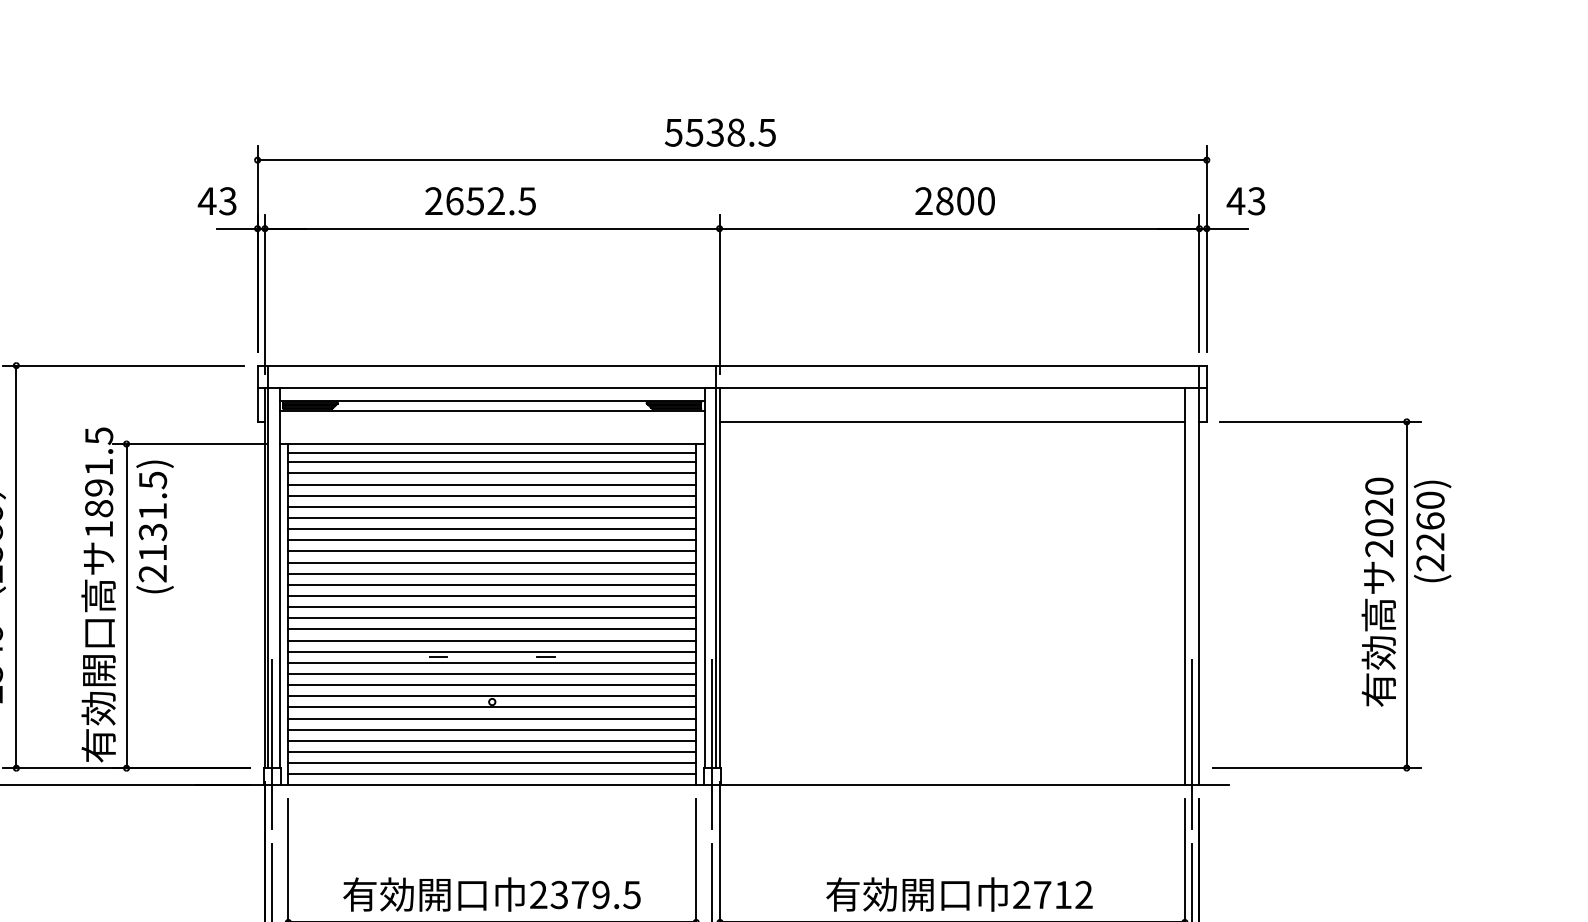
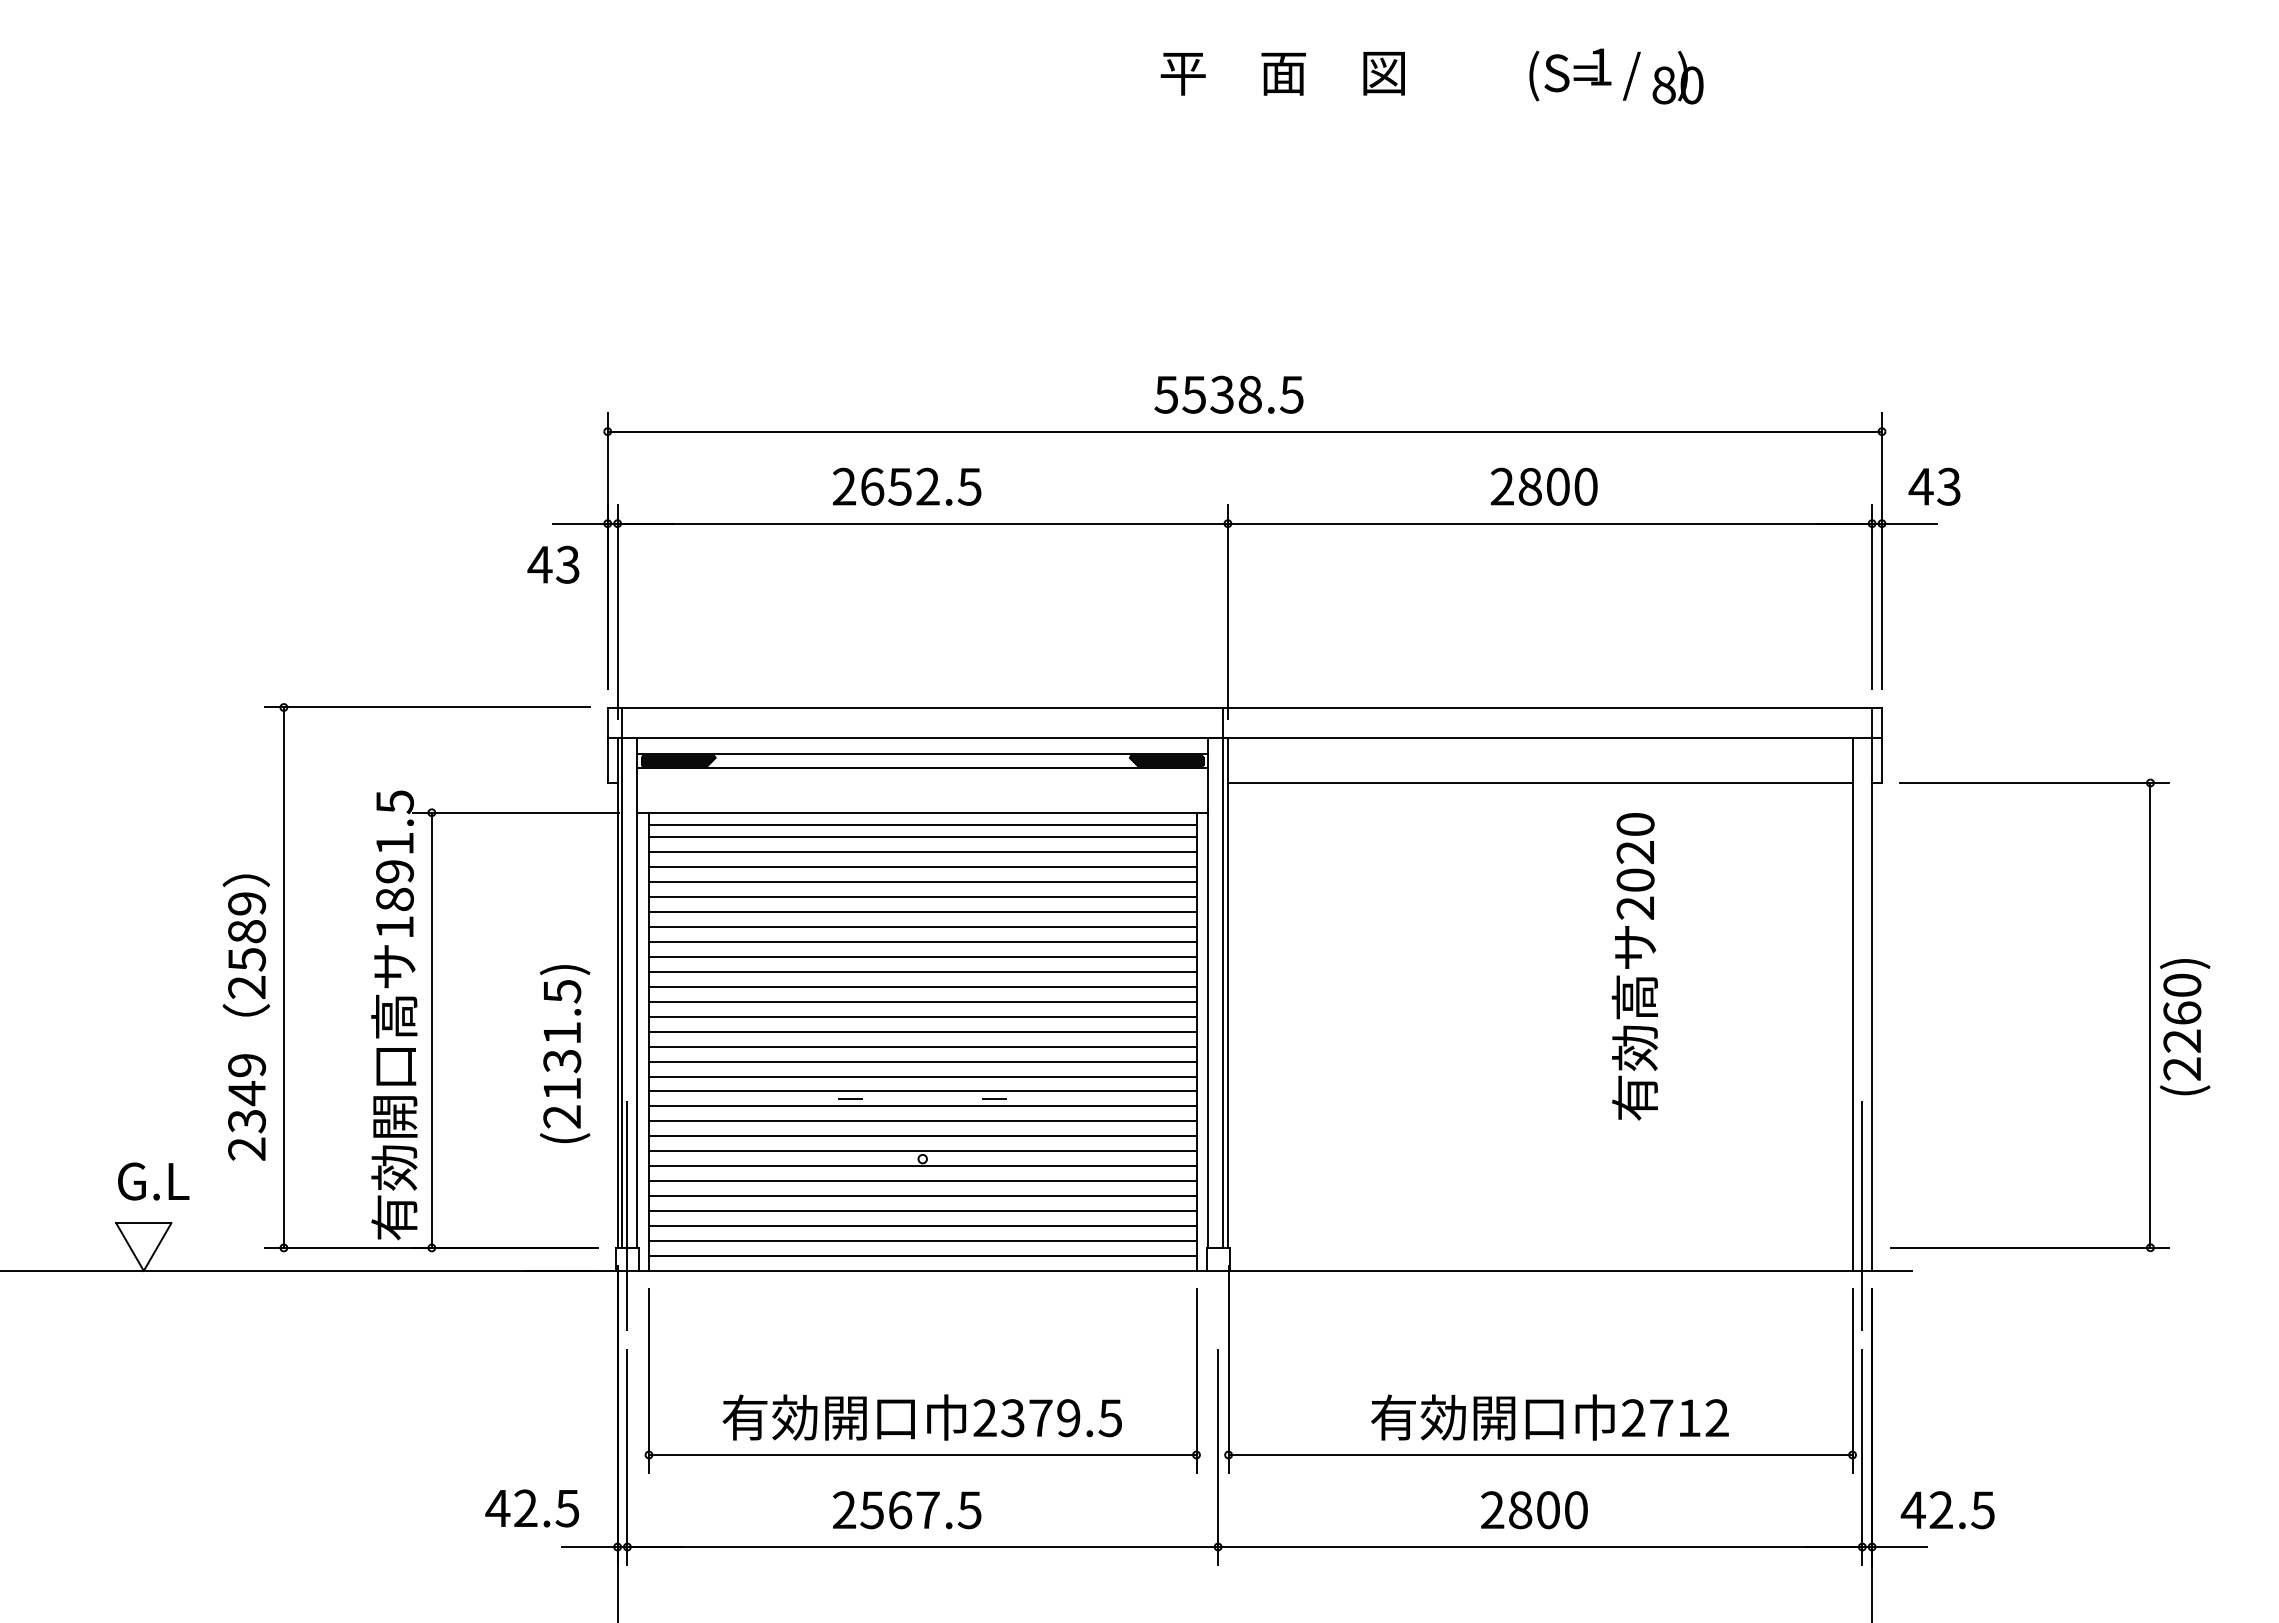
text: (217, 201) -> (553, 564), moved
text: (154, 526) -> (564, 1053), moved
text: (1432, 531) -> (2185, 1027), moved
text: (1378, 592) -> (1634, 966), moved
line: (712, 741) -> (1218, 1211), removed

